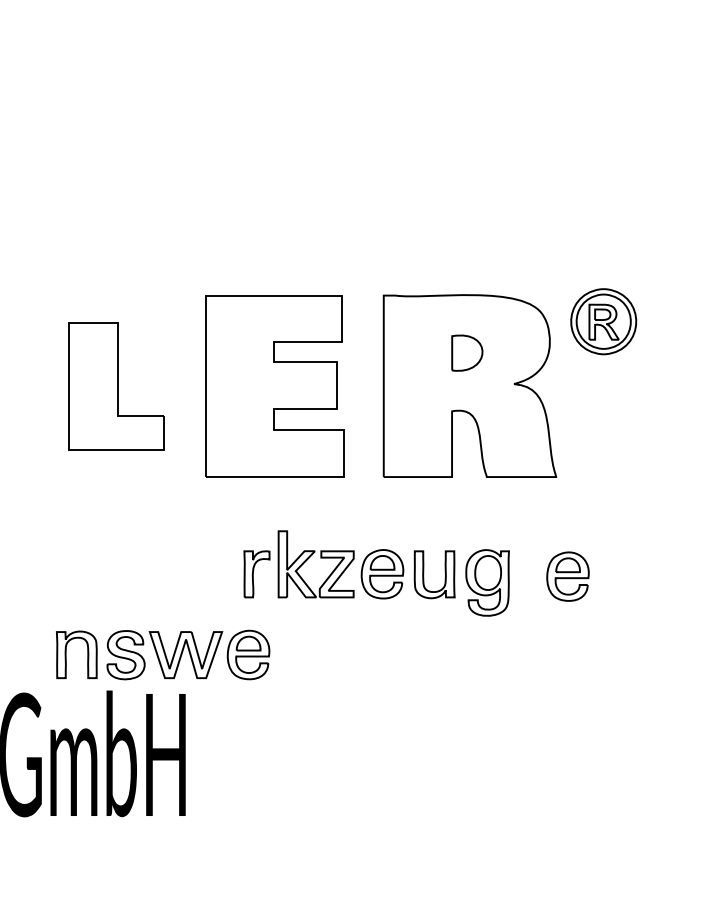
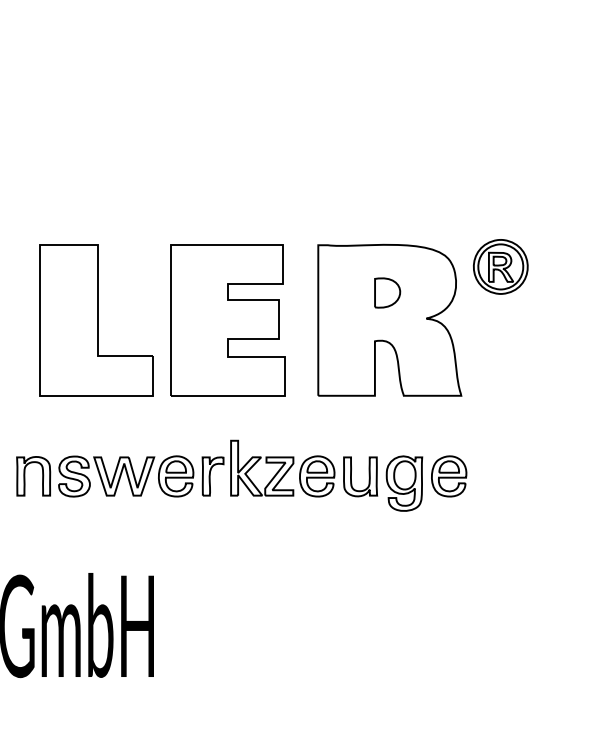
part: (116, 386) -> (96, 320), size x1.43
part: (568, 576) -> (449, 476), moved
part: (163, 655) -> (105, 476), moved

